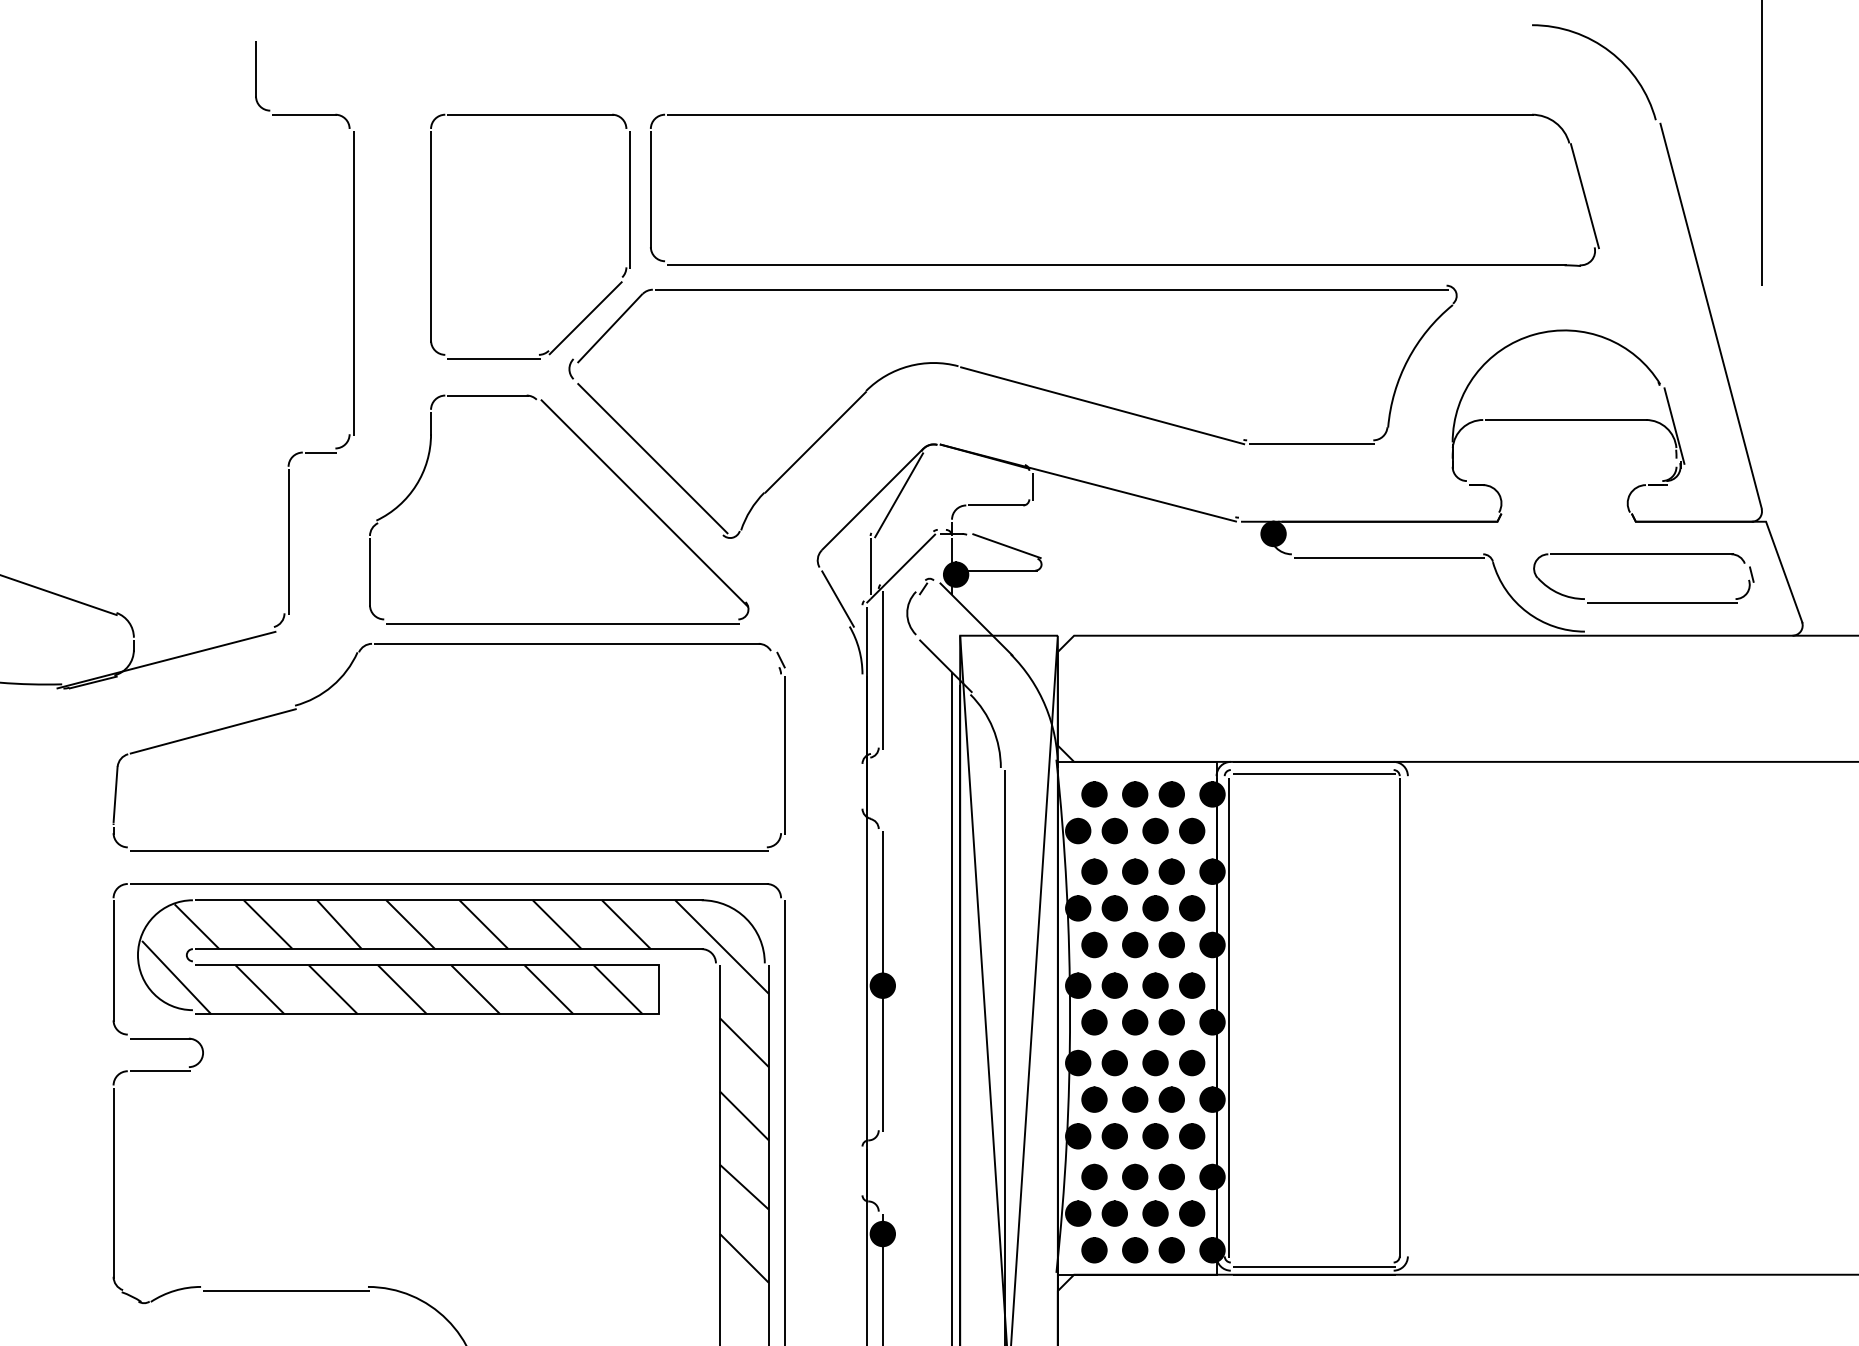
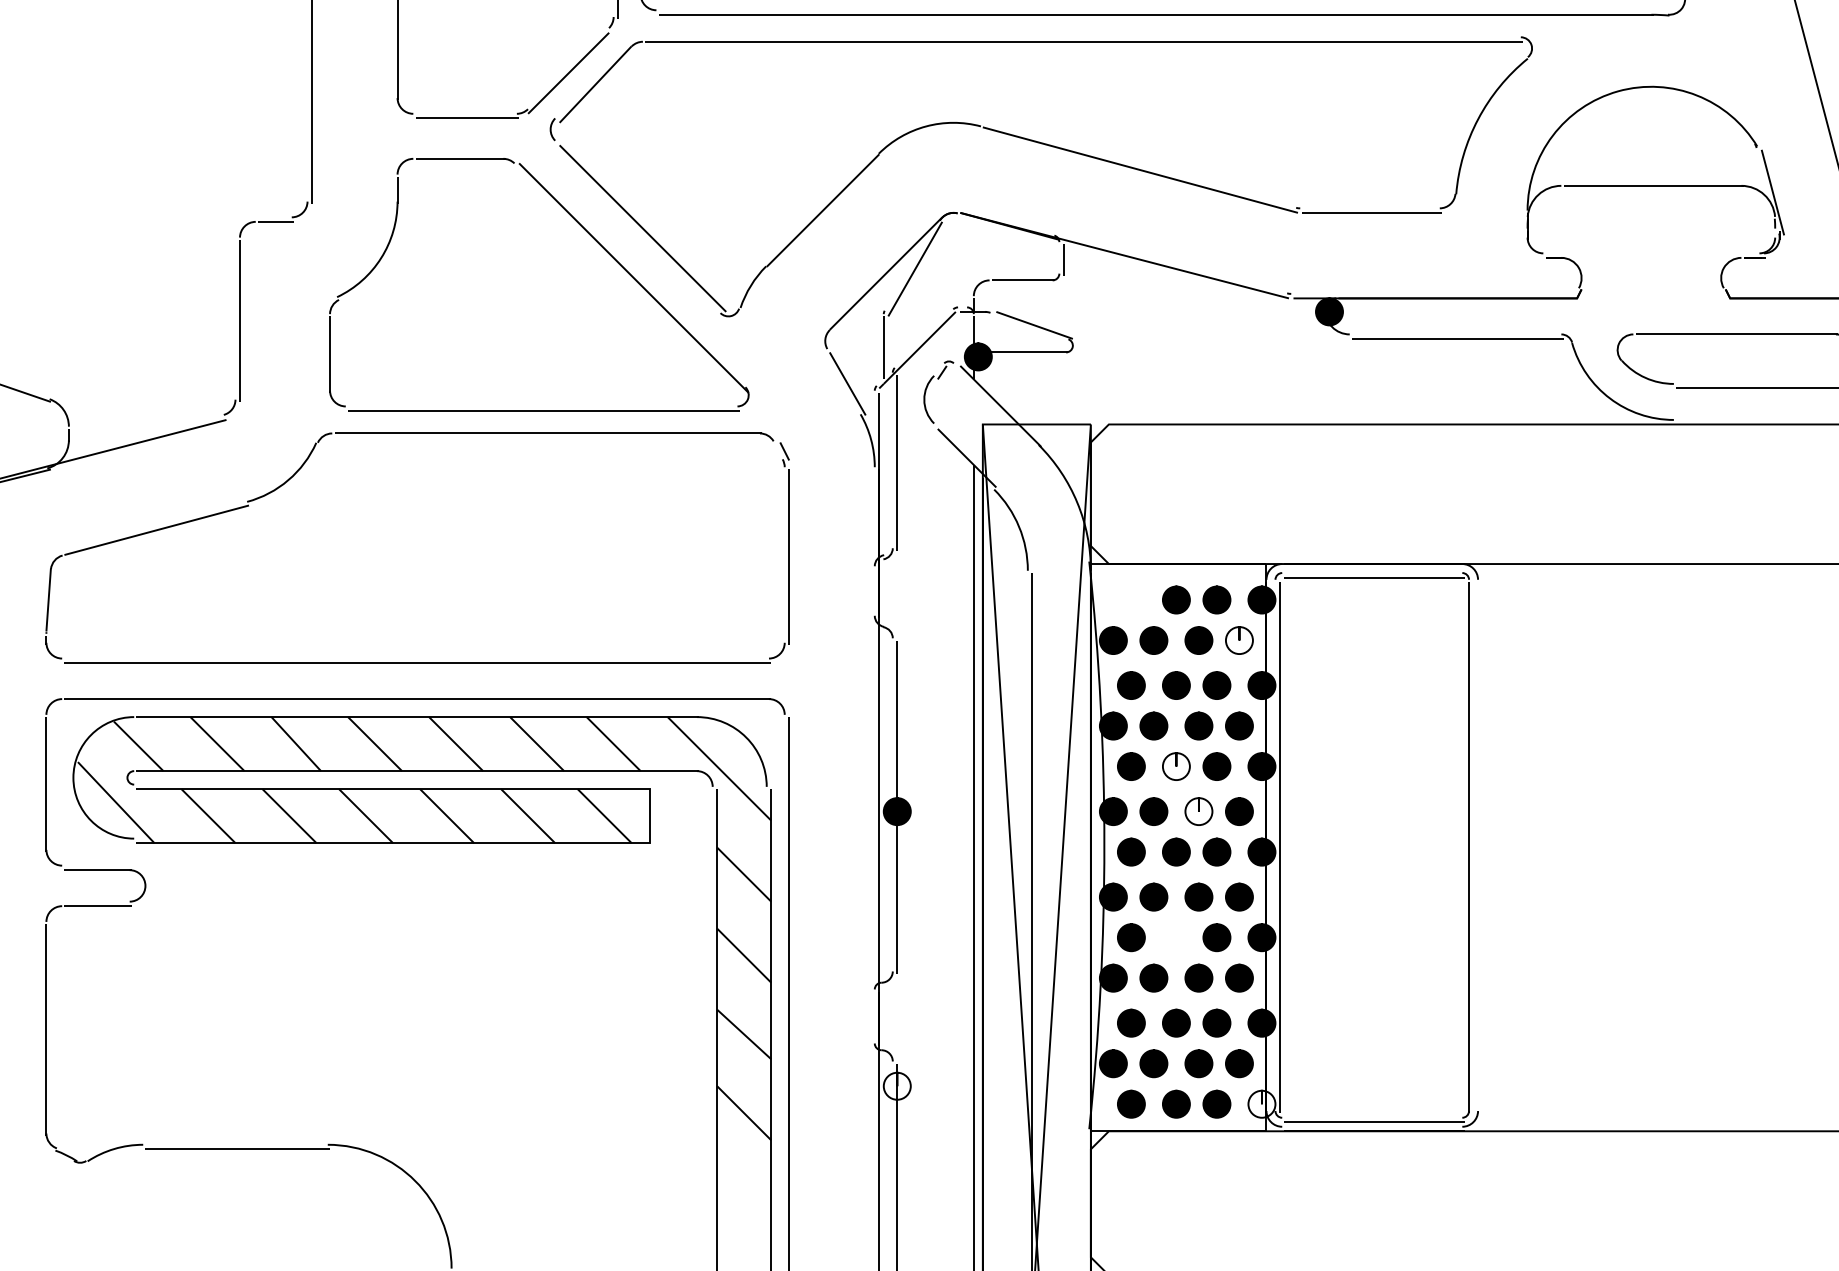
part: (1094, 794) -> (1131, 600), removed
fill: (1191, 830) -> (1238, 639), removed
fill: (1134, 944) -> (1175, 766), removed
fill: (1155, 985) -> (1198, 811), removed
part: (1135, 1099) -> (1176, 937), removed
fill: (882, 1233) -> (896, 1085), removed
fill: (1212, 1250) -> (1261, 1104), removed

